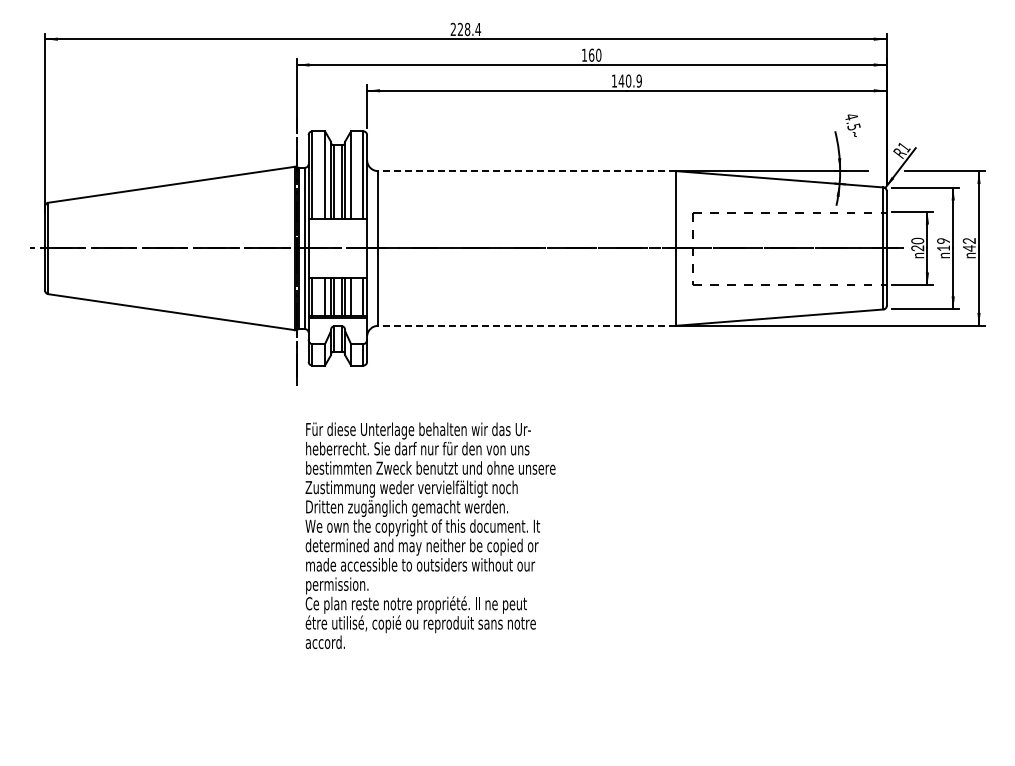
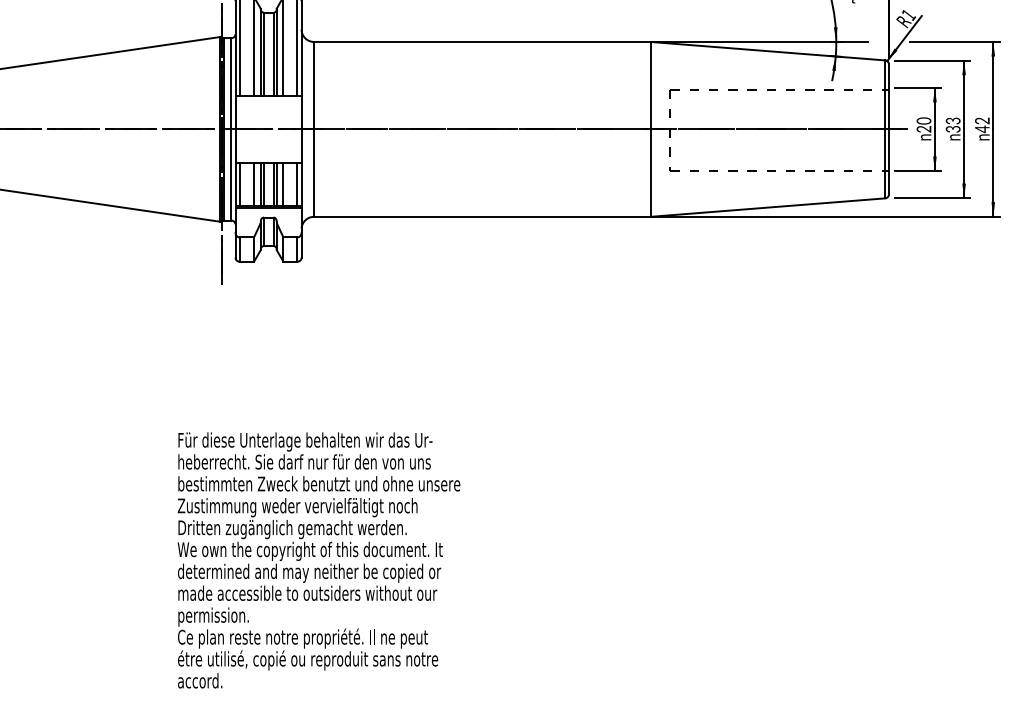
line: (527, 171) -> (482, 42), dashed -> solid
text: (943, 244) -> (953, 124), 19 -> 33
line: (527, 325) -> (482, 216), dashed -> solid
text: (430, 535) -> (318, 560), moved

